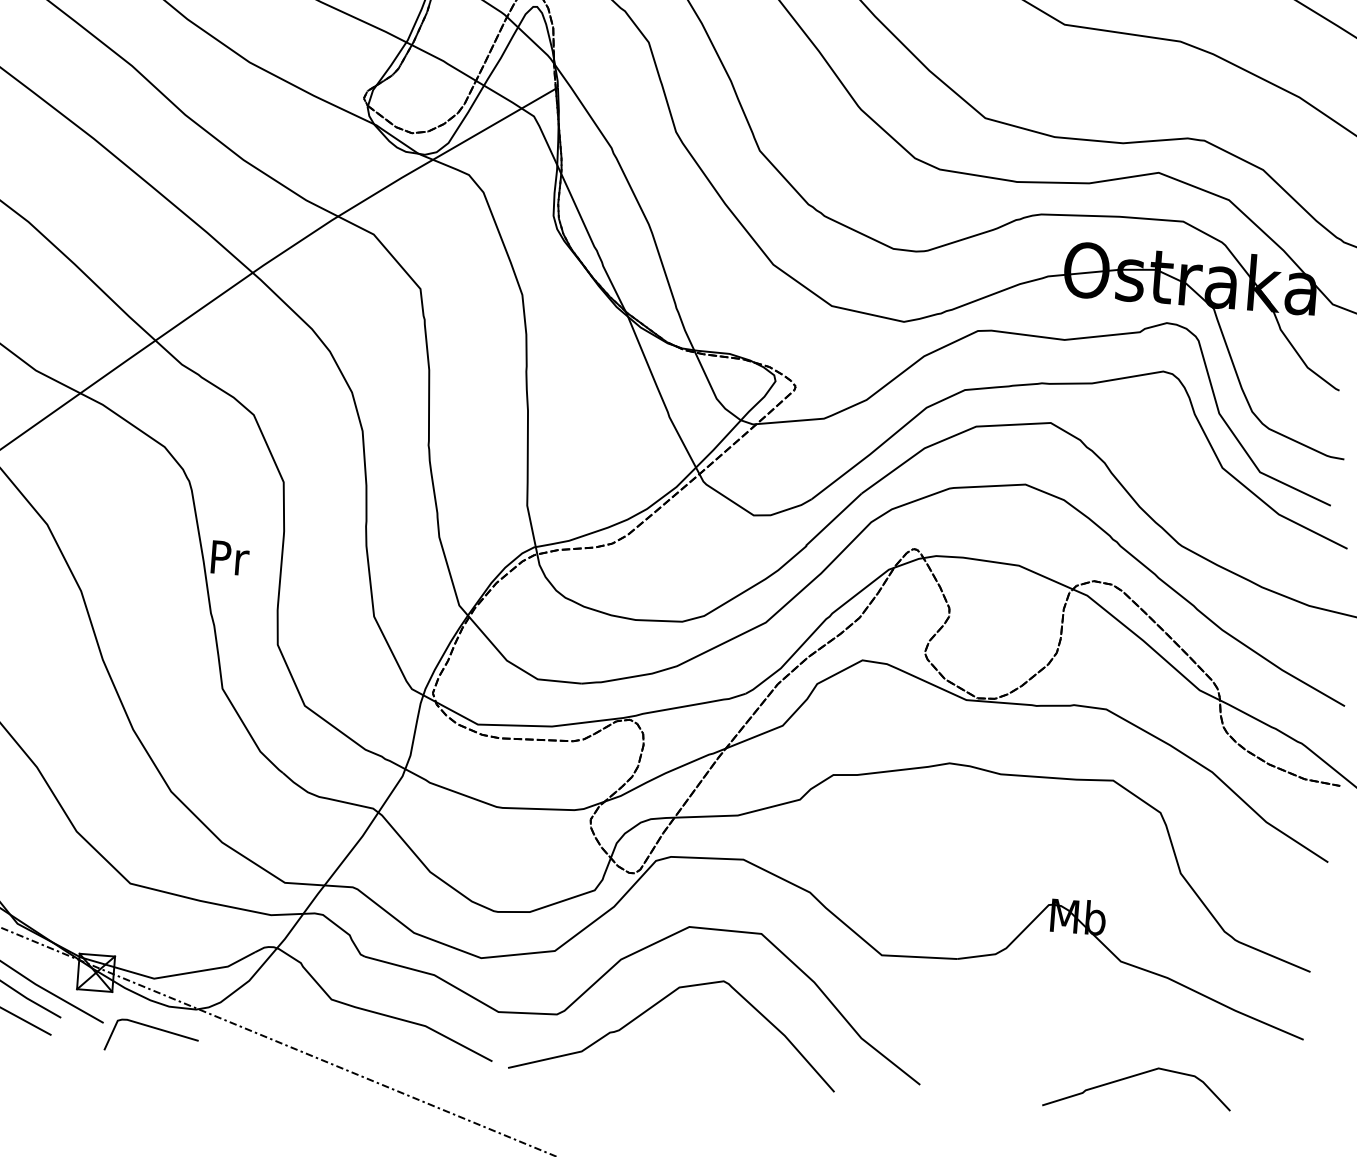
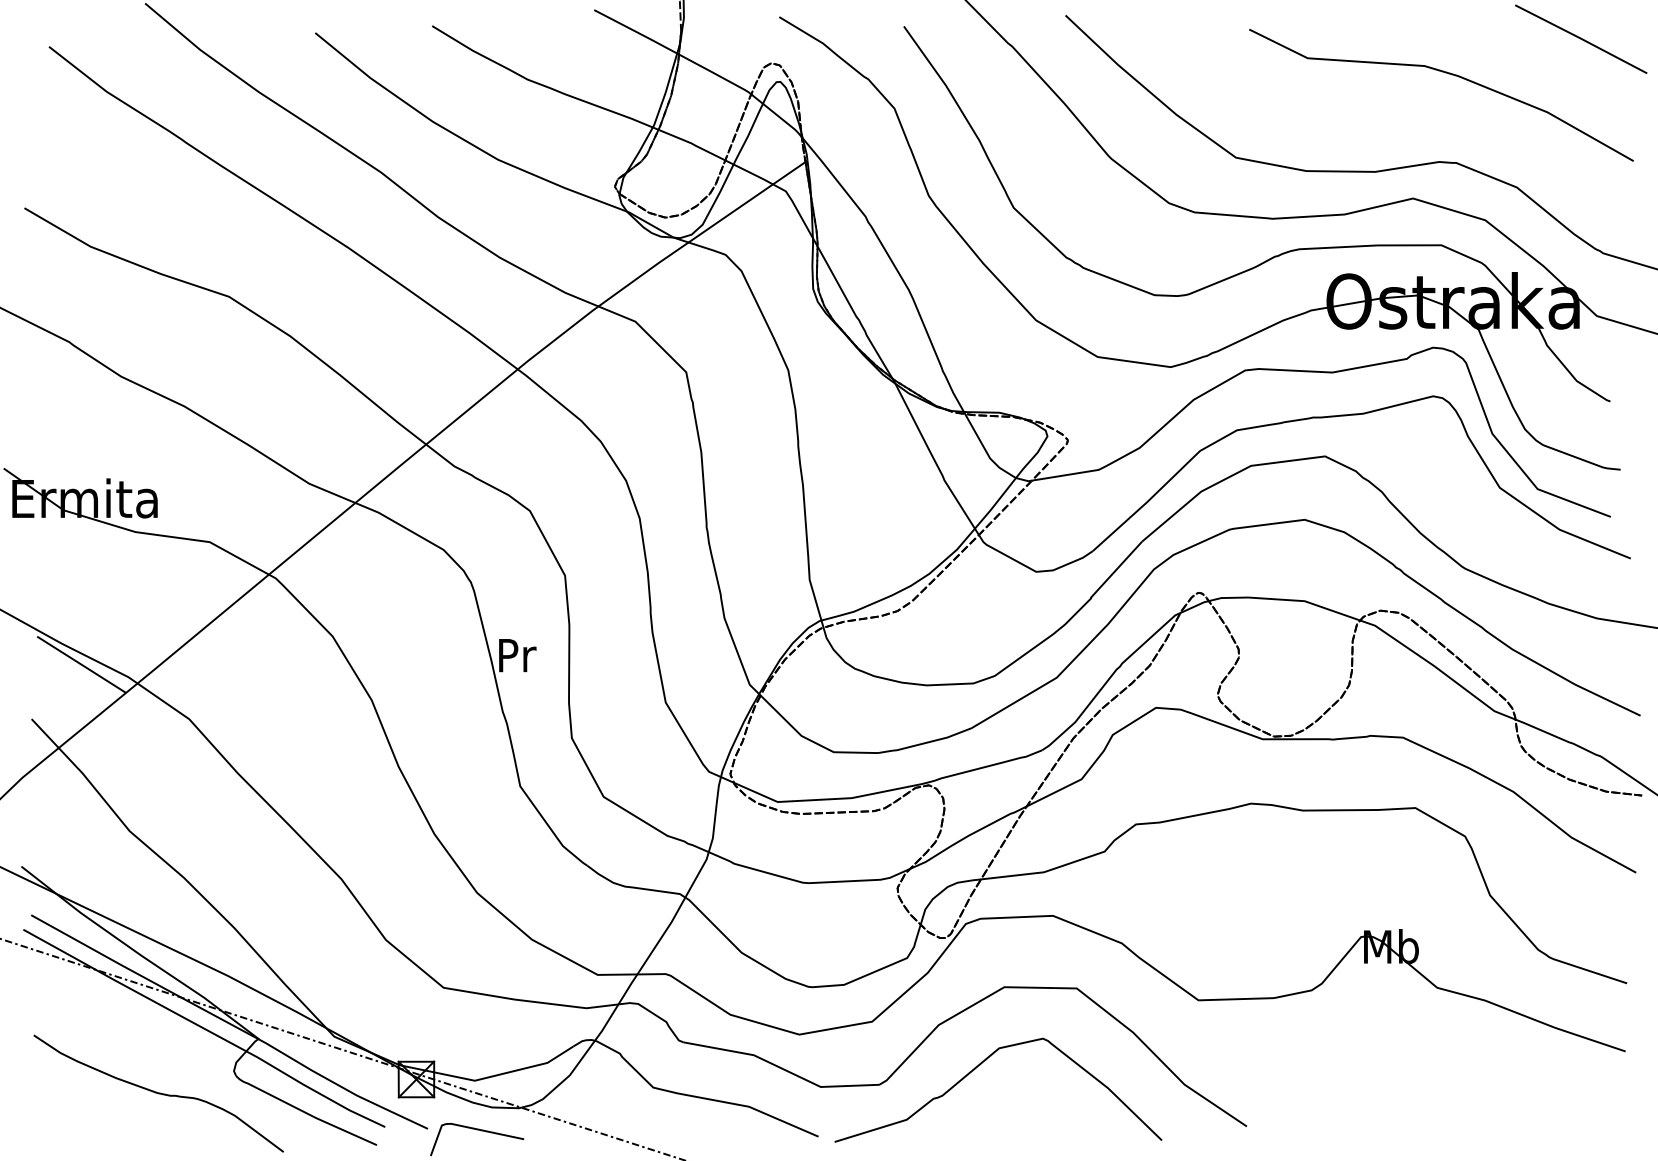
curve: (1135, 1076) -> (1460, 1101), removed

